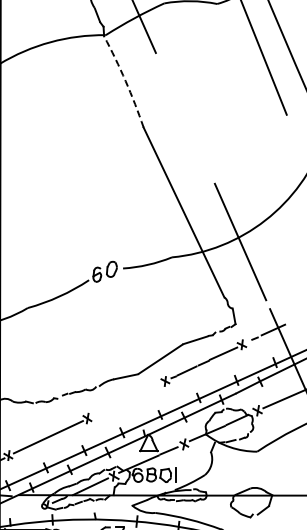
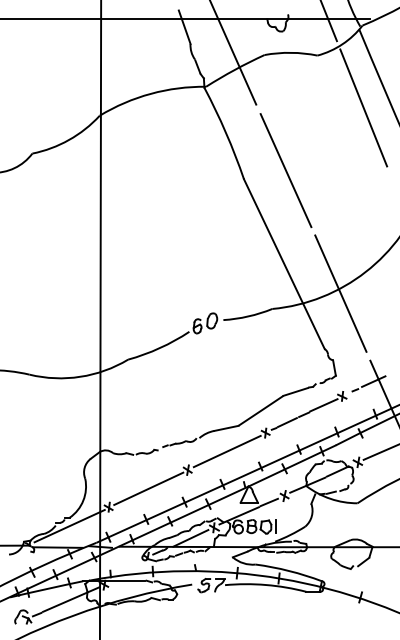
arc: (125, 80) -> (225, 132), dashed -> solid
line: (185, 118) -> (285, 170), added
line: (126, 399) -> (226, 451), added

